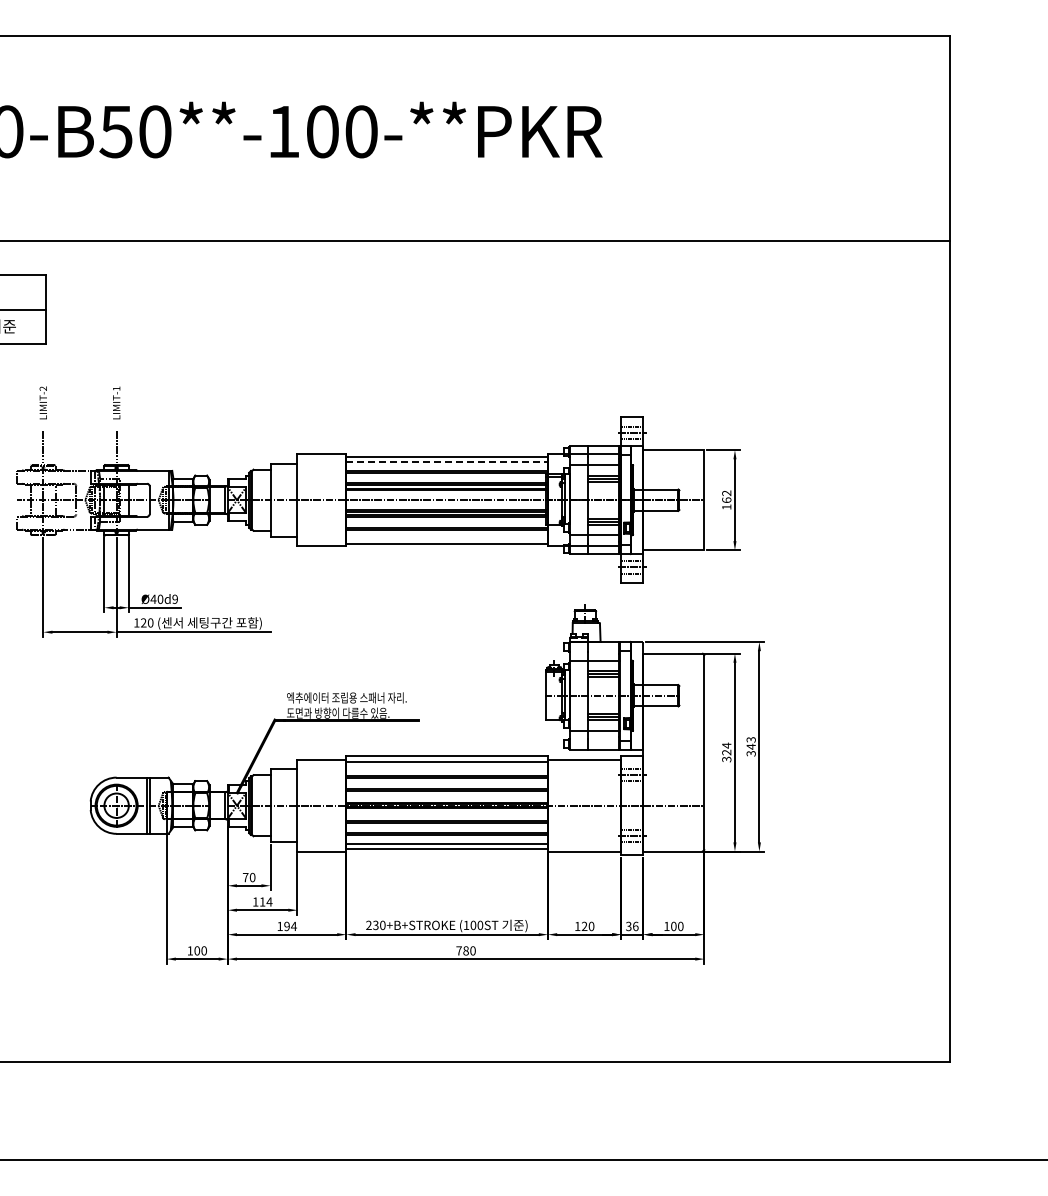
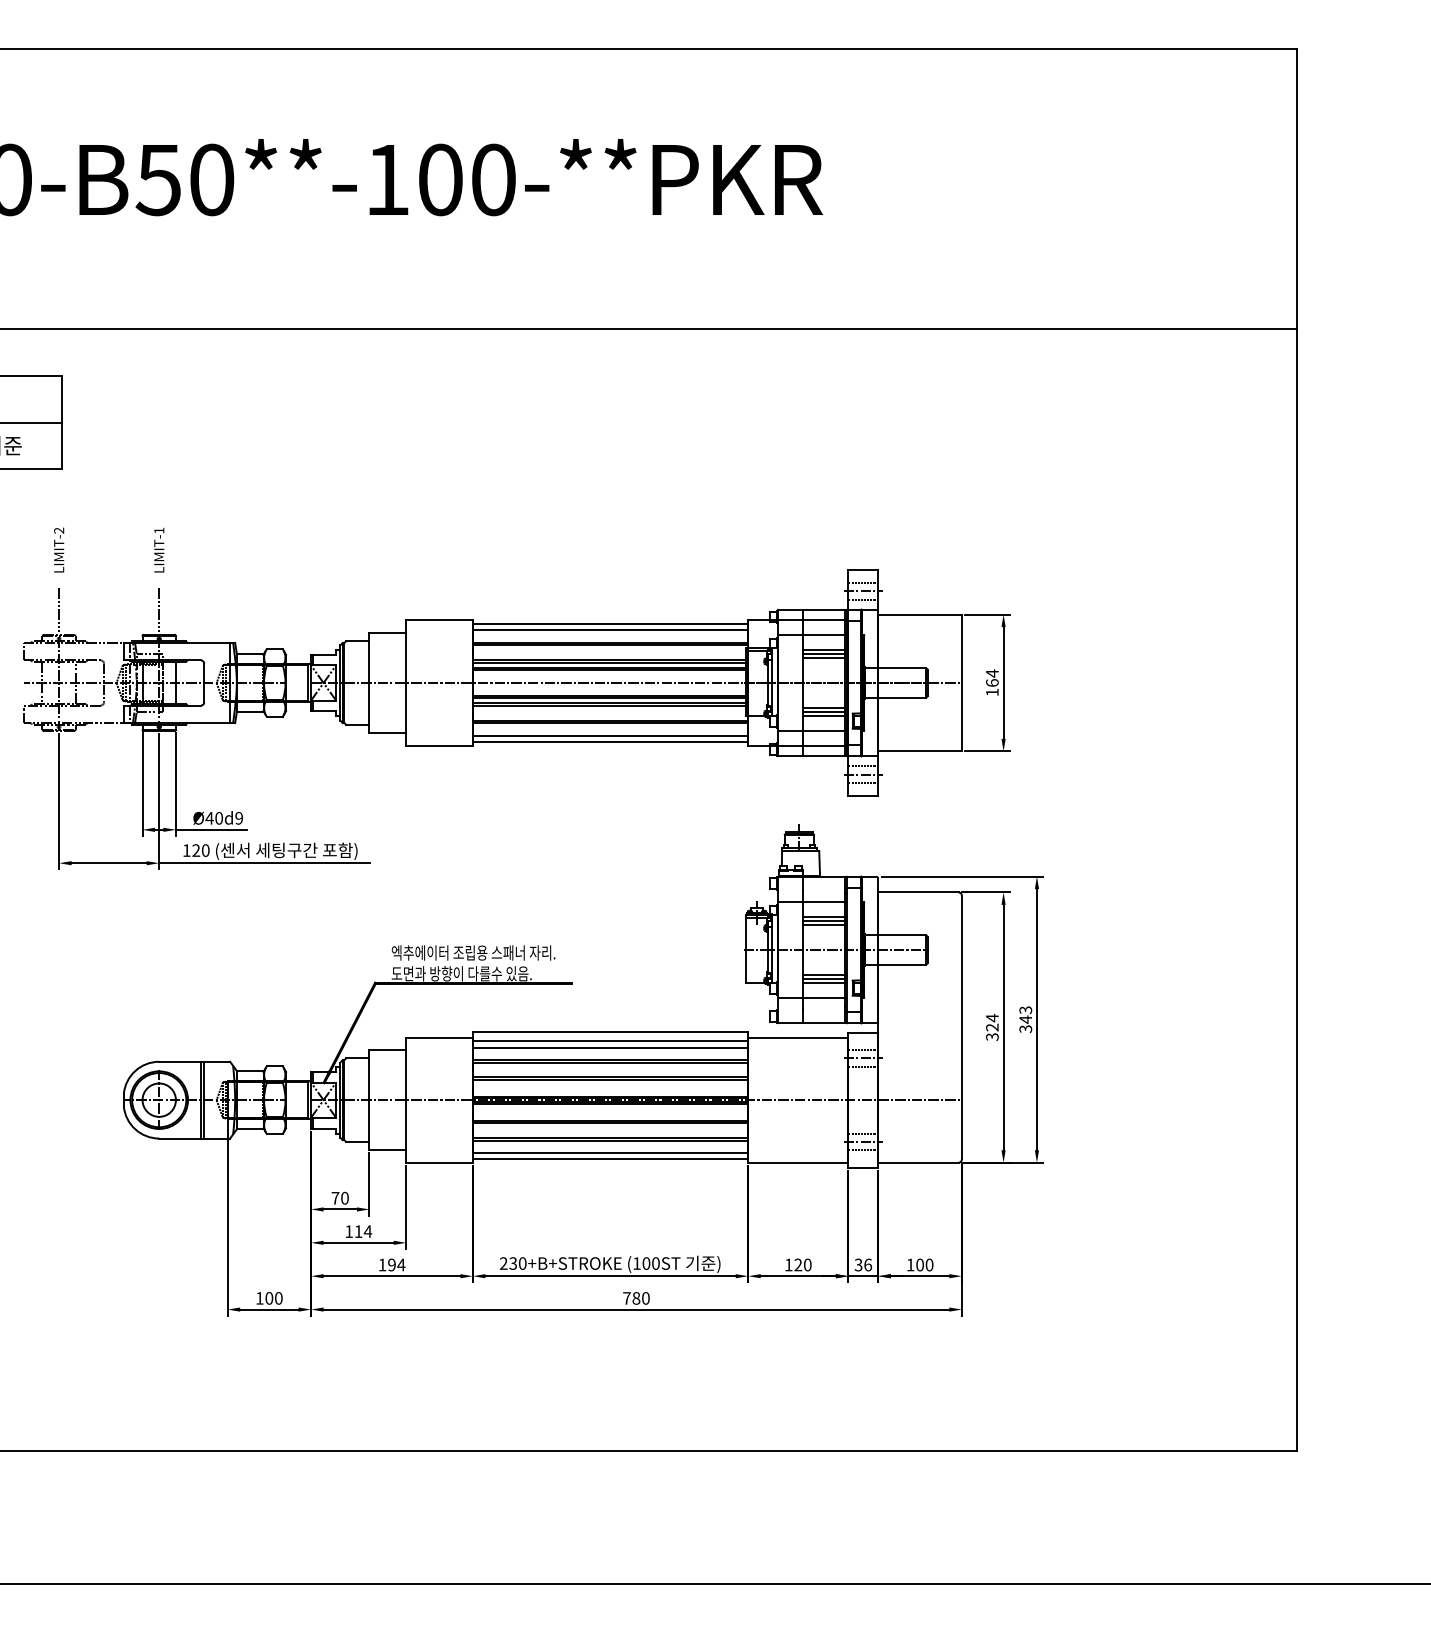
line: (447, 461) -> (611, 630), dashed -> solid
text: (726, 493) -> (992, 673), 162 -> 164
line: (447, 538) -> (611, 735), added
line: (447, 767) -> (611, 1047), added

